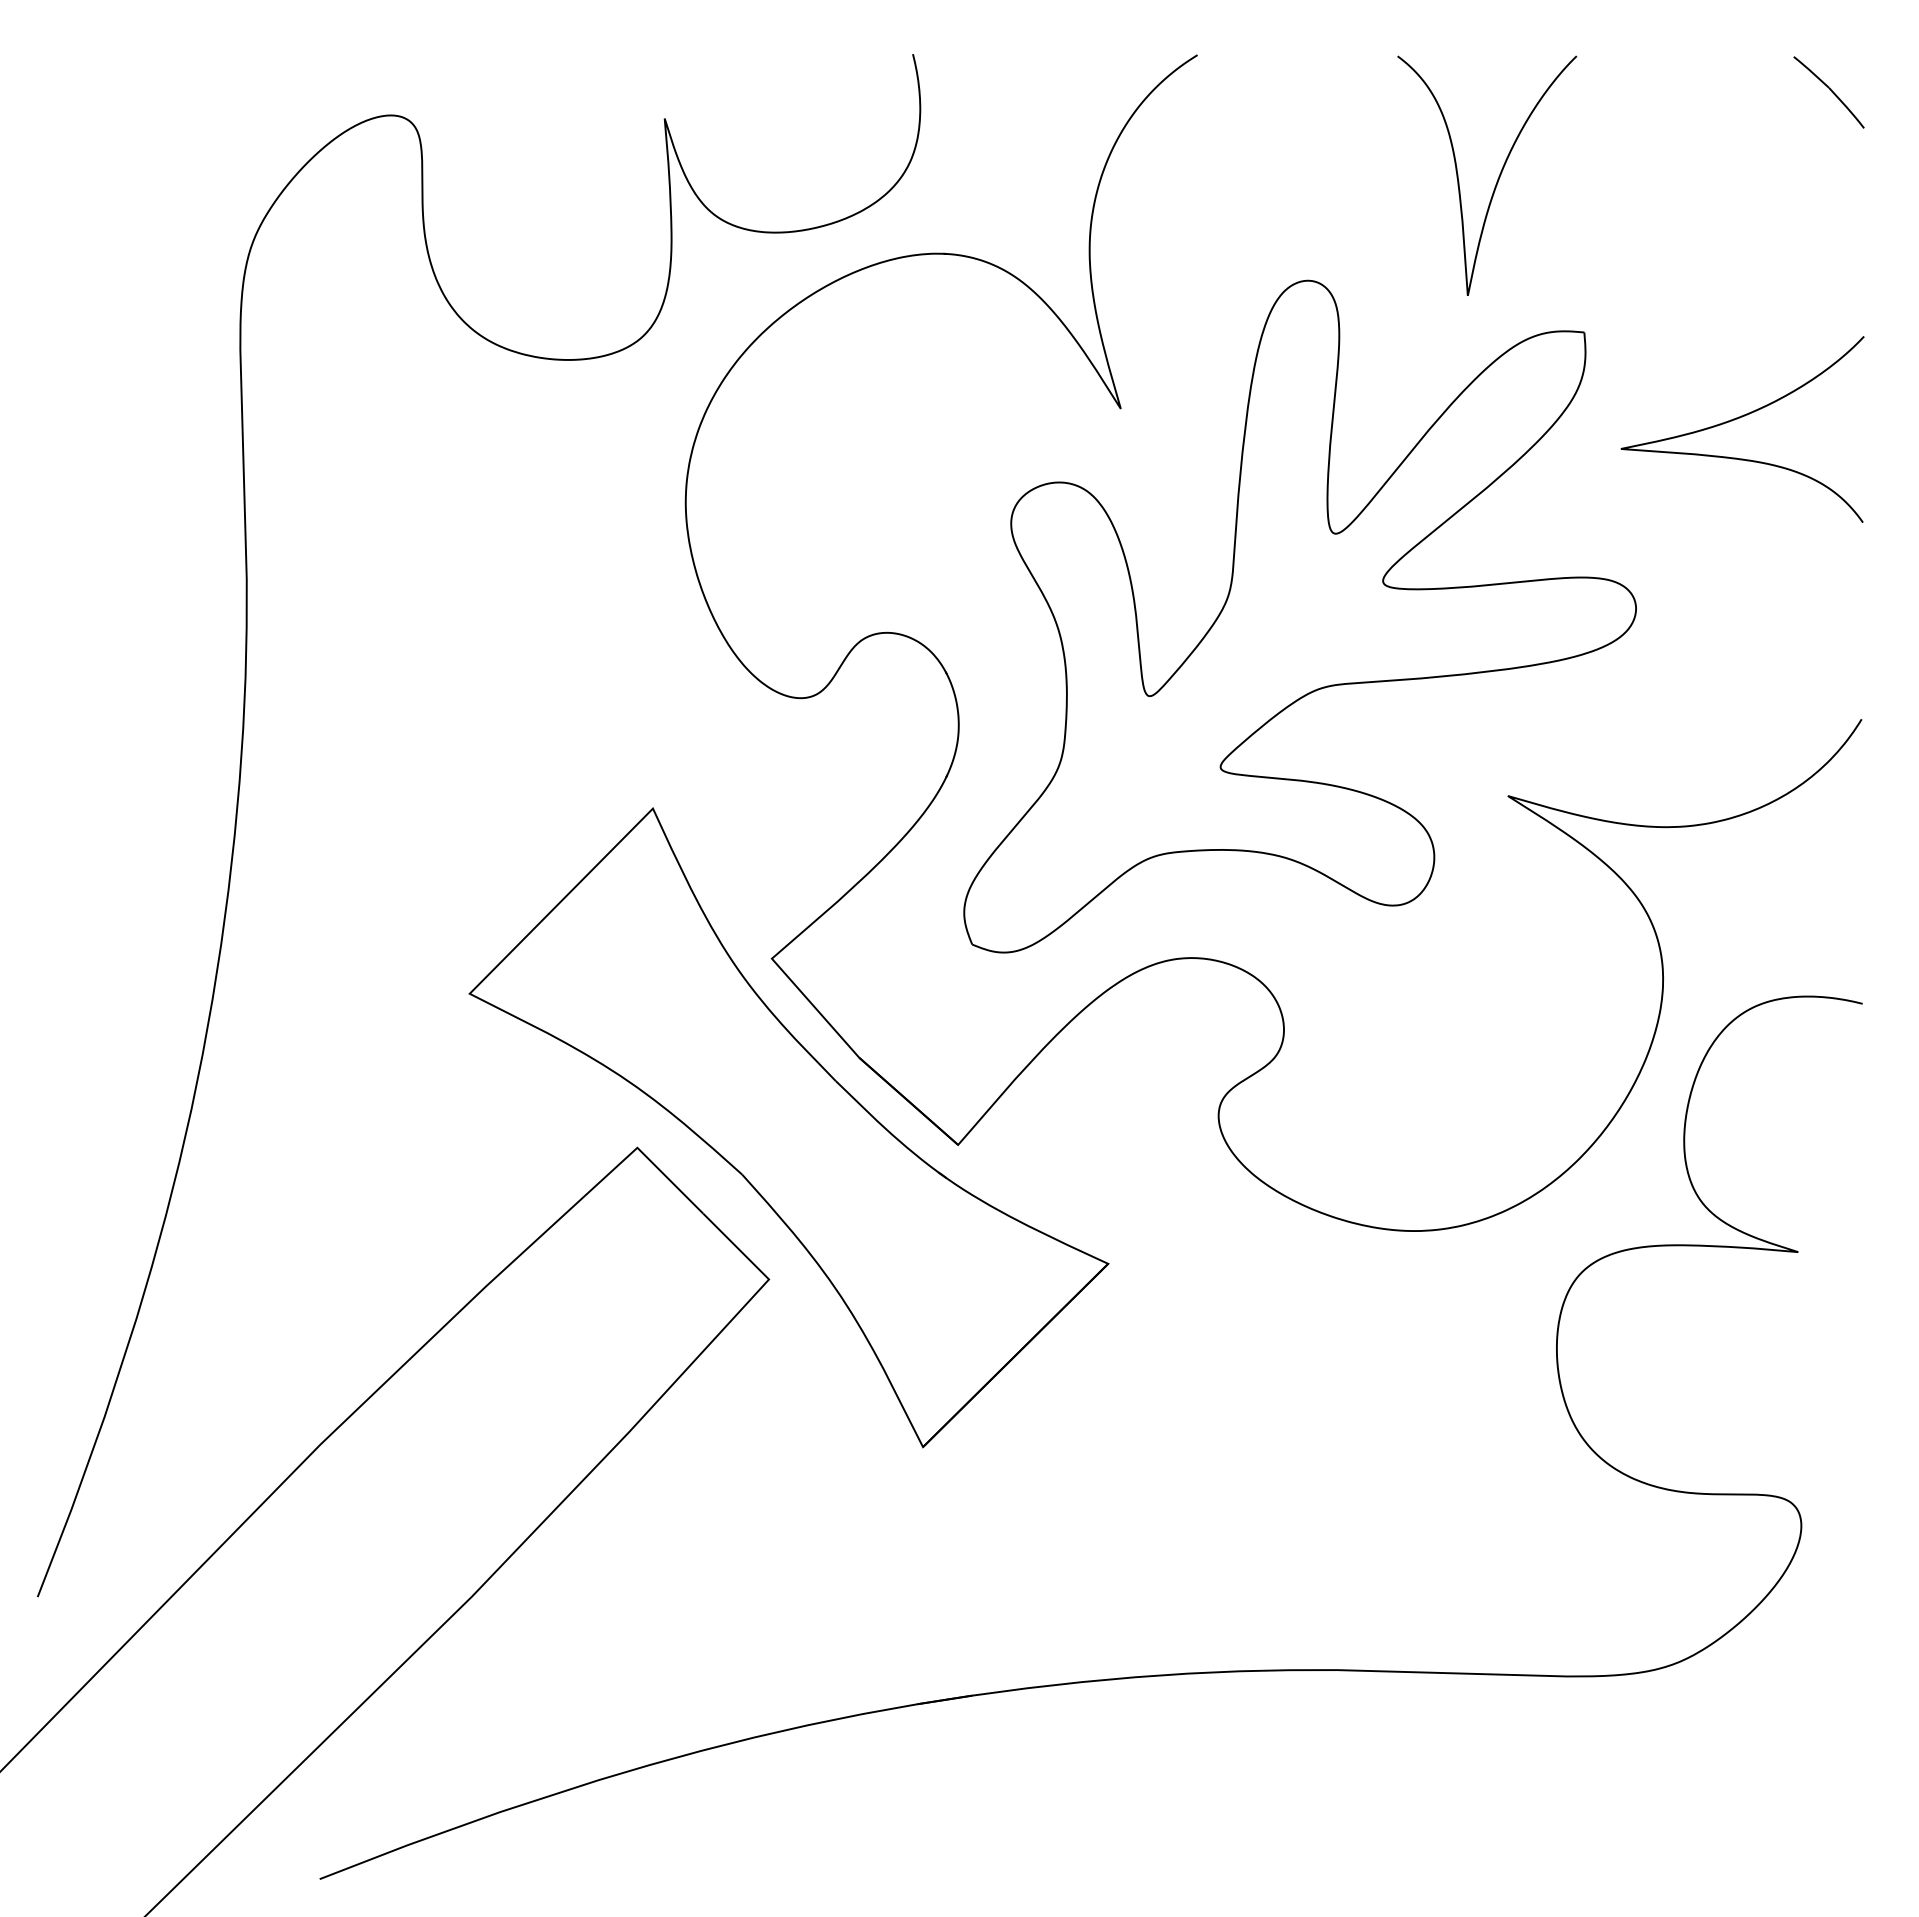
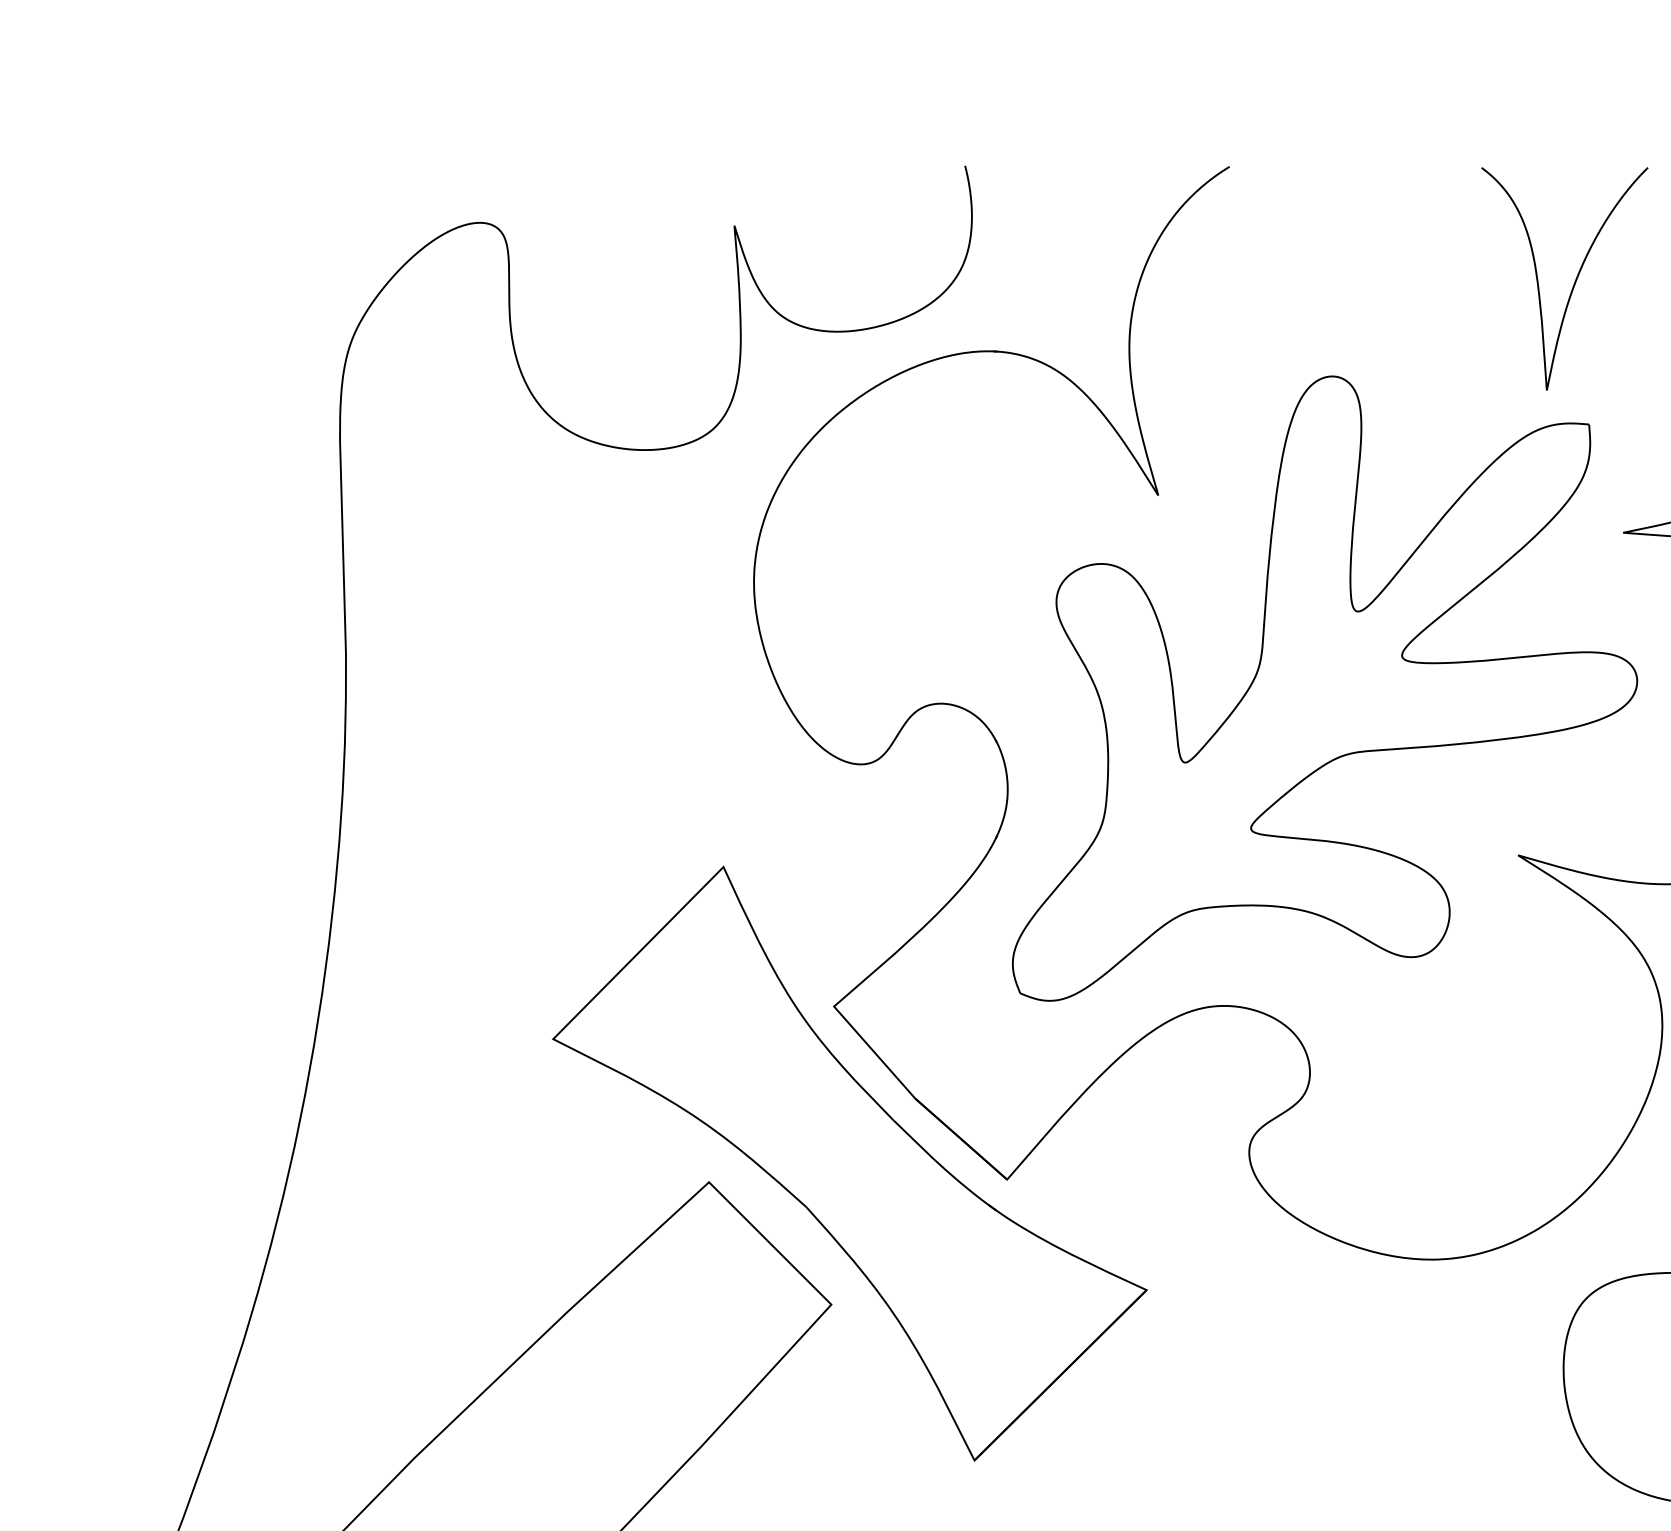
curve: (1497, 178) -> (1574, 281), moved

